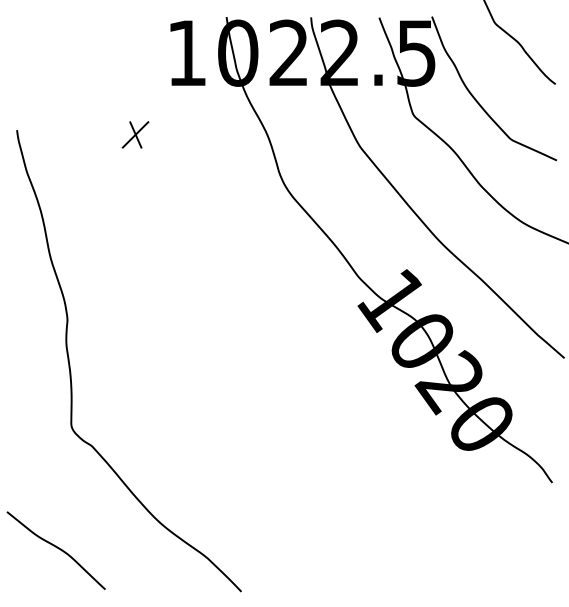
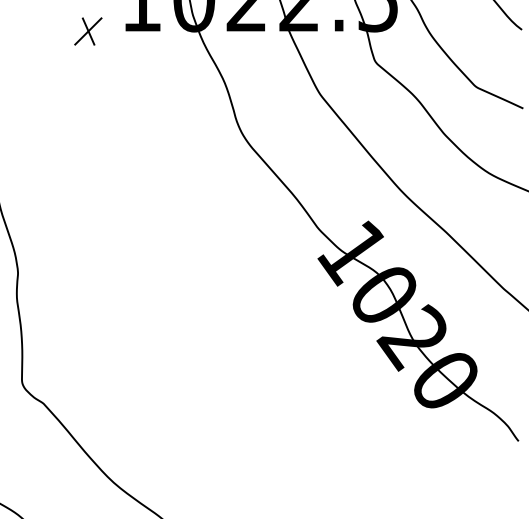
part: (135, 134) -> (88, 31), moved

